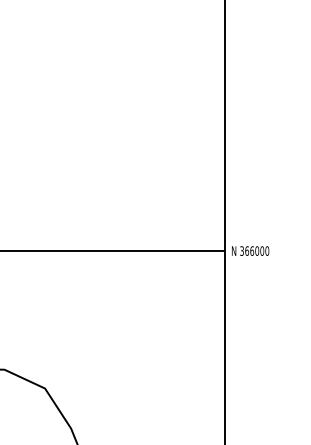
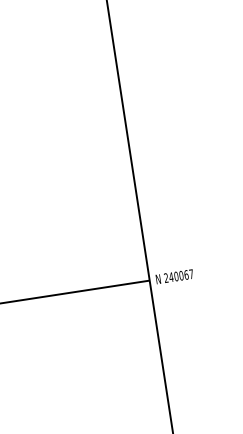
text: (254, 250) -> (178, 275), 366000 -> 240067

